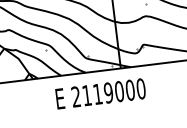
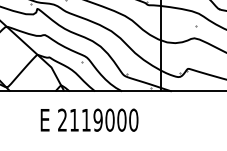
text: (100, 93) -> (89, 119), moved

